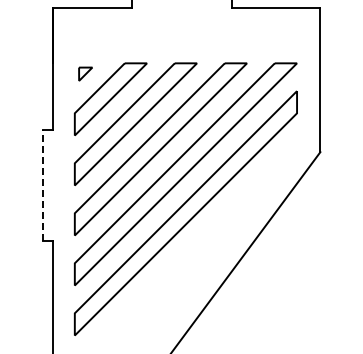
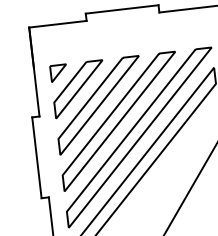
part: (85, 73) -> (58, 72), size x1.67
line: (42, 185) -> (36, 157), dashed -> solid

